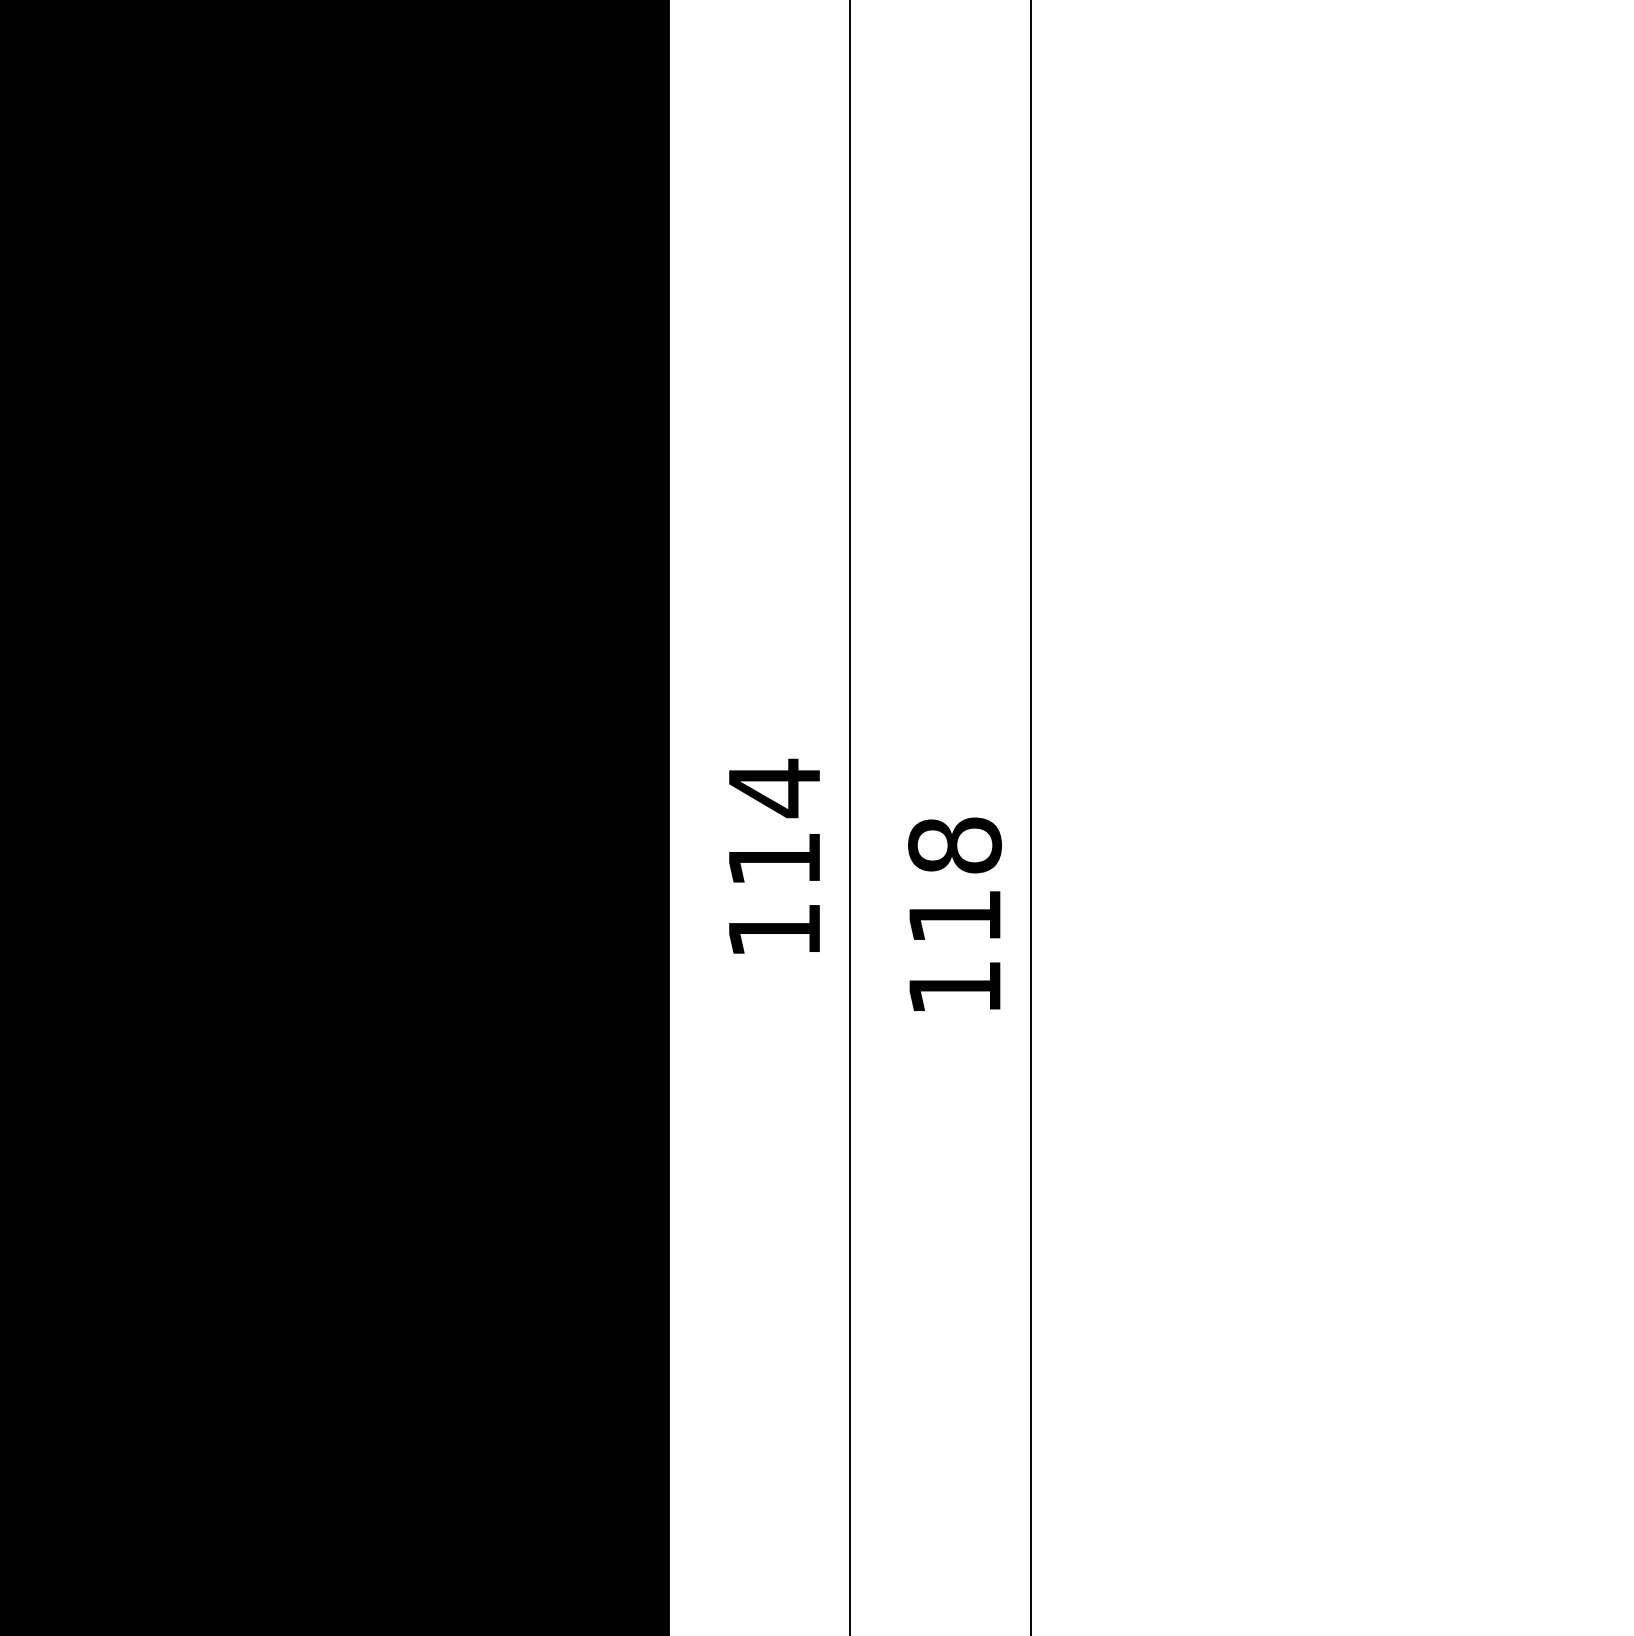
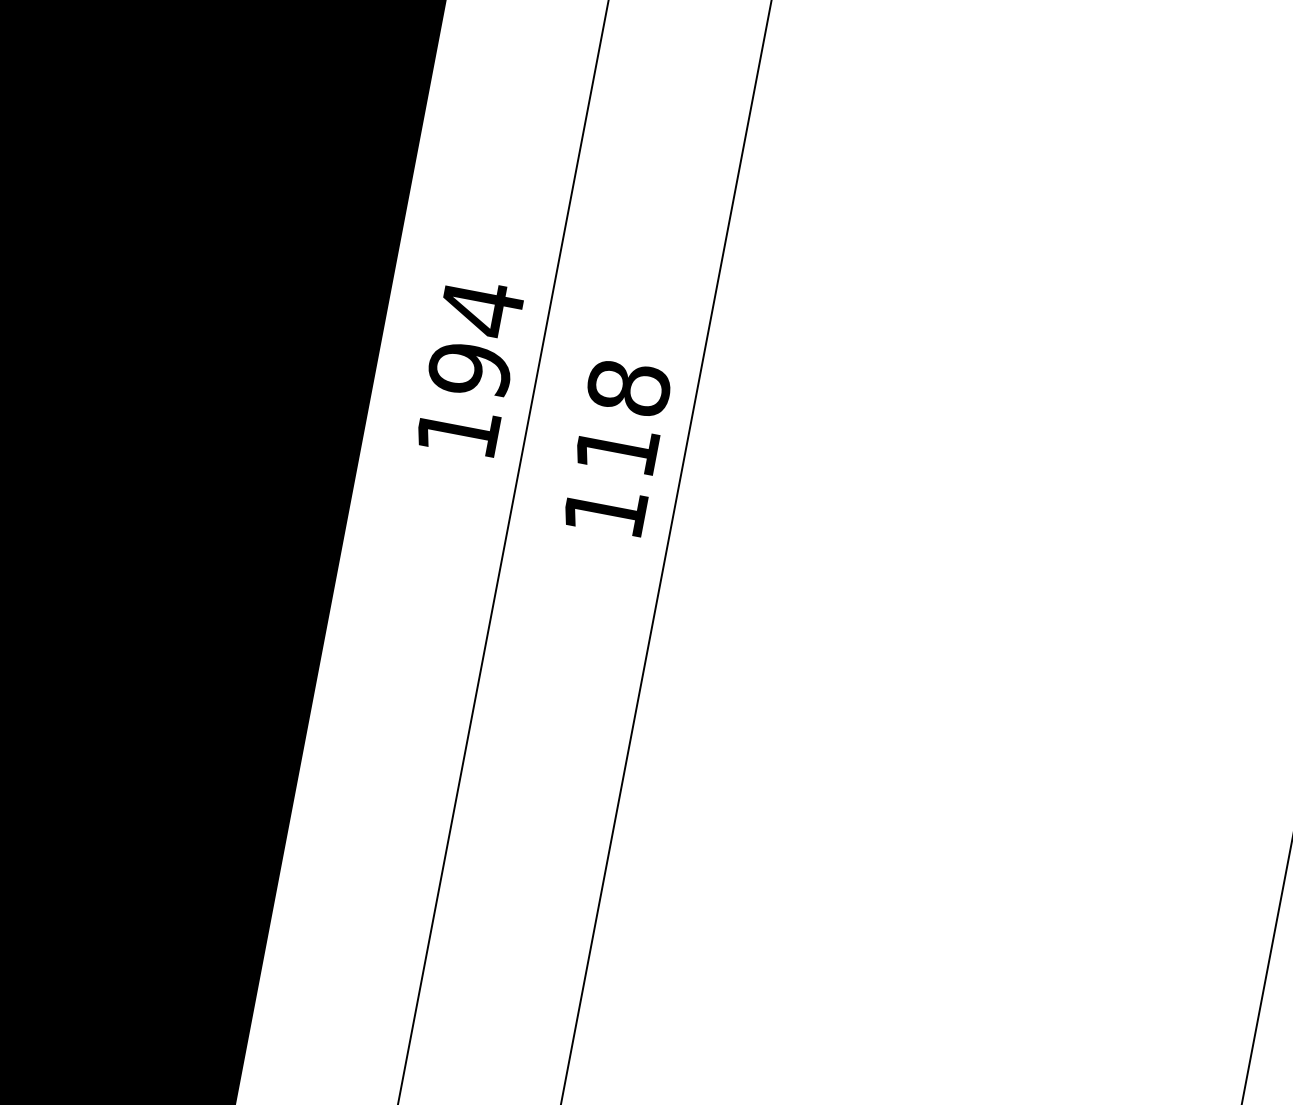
text: (774, 859) -> (469, 370), 114 -> 194

